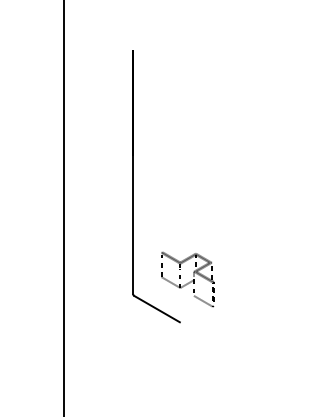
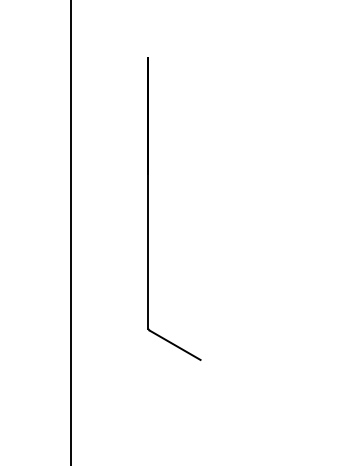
part: (187, 279) -> (209, 312), removed

